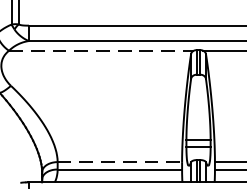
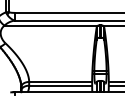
line: (101, 50) -> (51, 25), dashed -> solid
line: (121, 161) -> (61, 81), dashed -> solid

